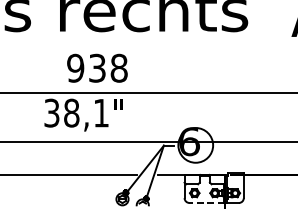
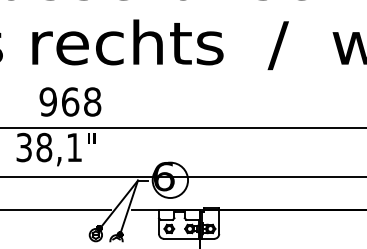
text: (97, 67) -> (70, 101), 938 -> 968
line: (206, 202) -> (181, 238), dashed -> solid

